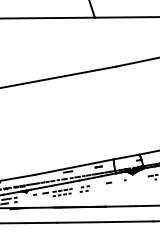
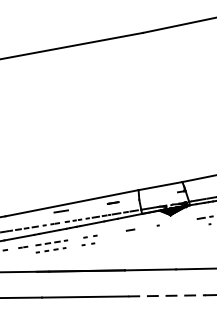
line: (130, 221) -> (166, 295), solid -> dashed

